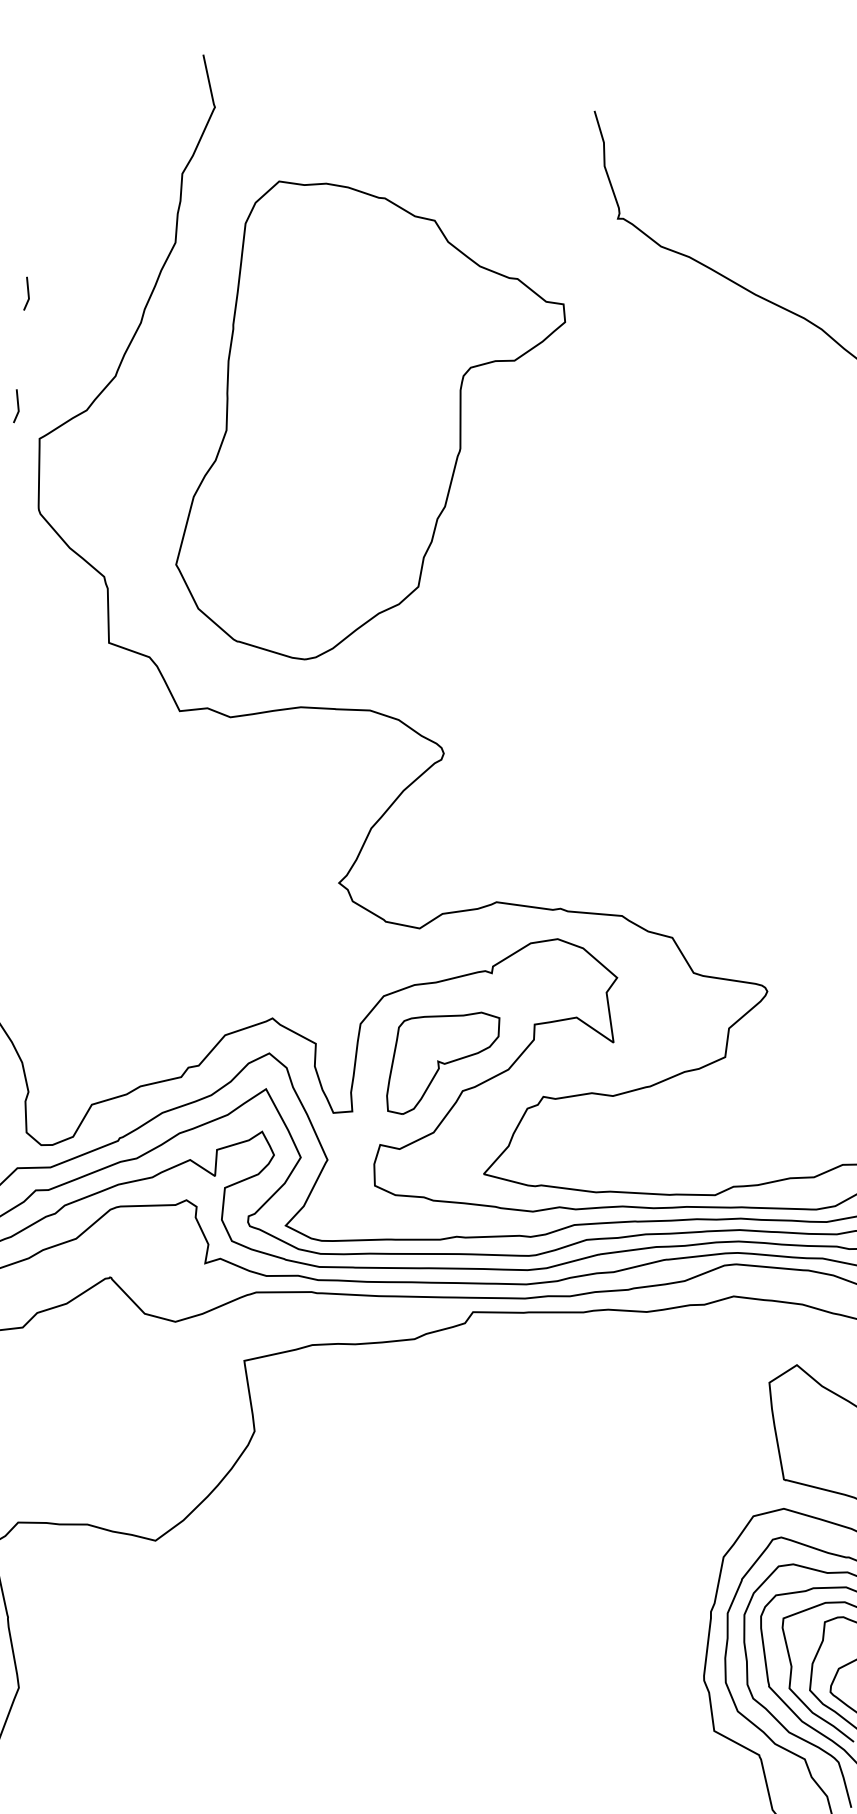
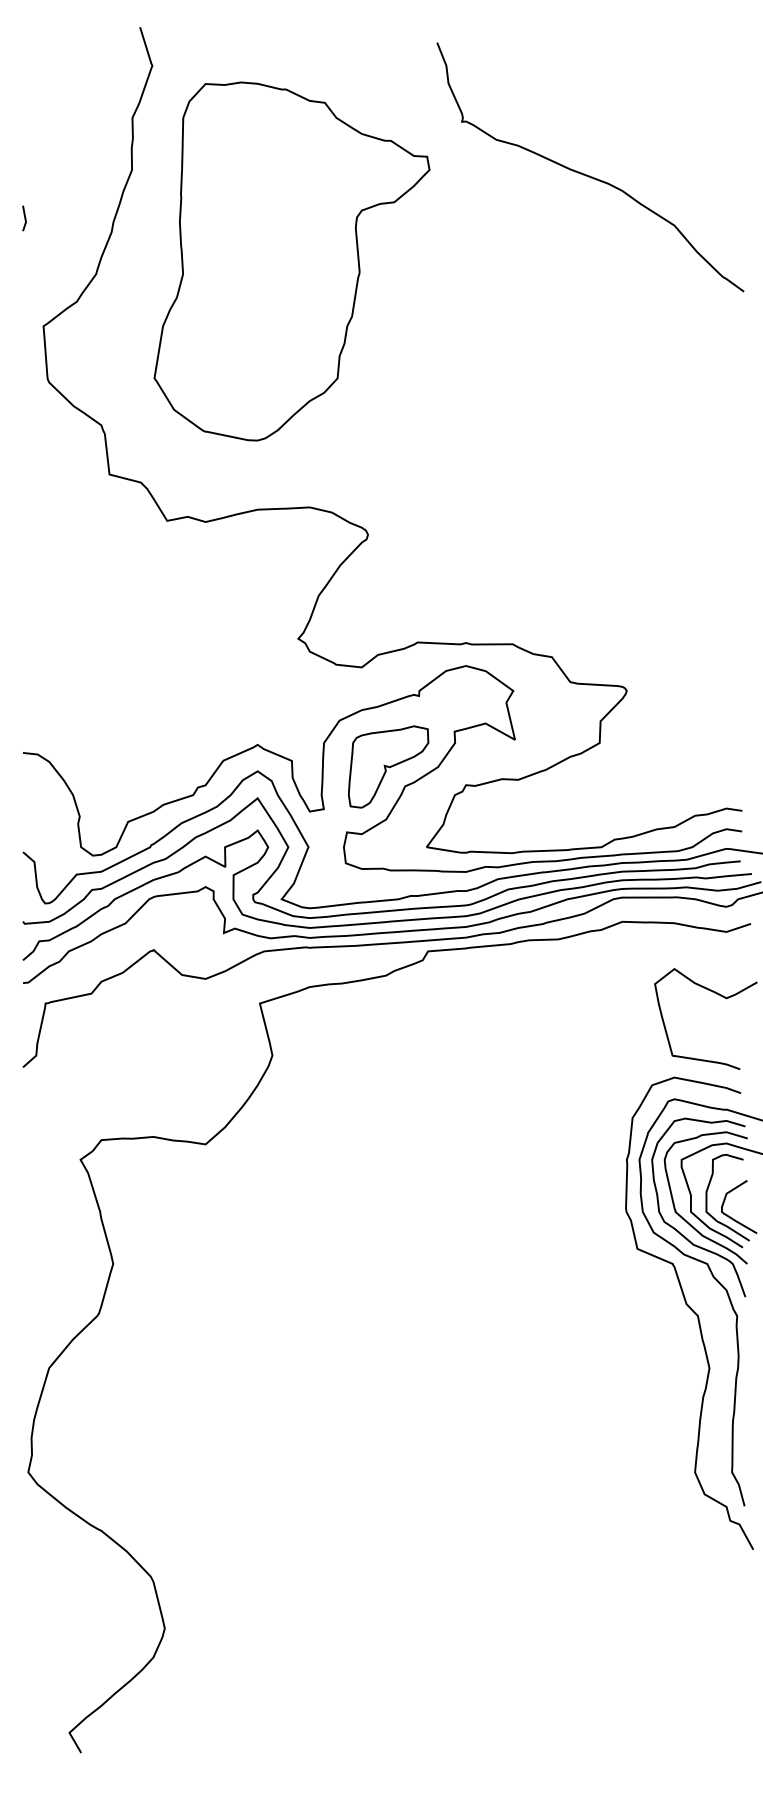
line: (17, 406) -> (24, 303), removed
part: (371, 426) -> (291, 261), moved

